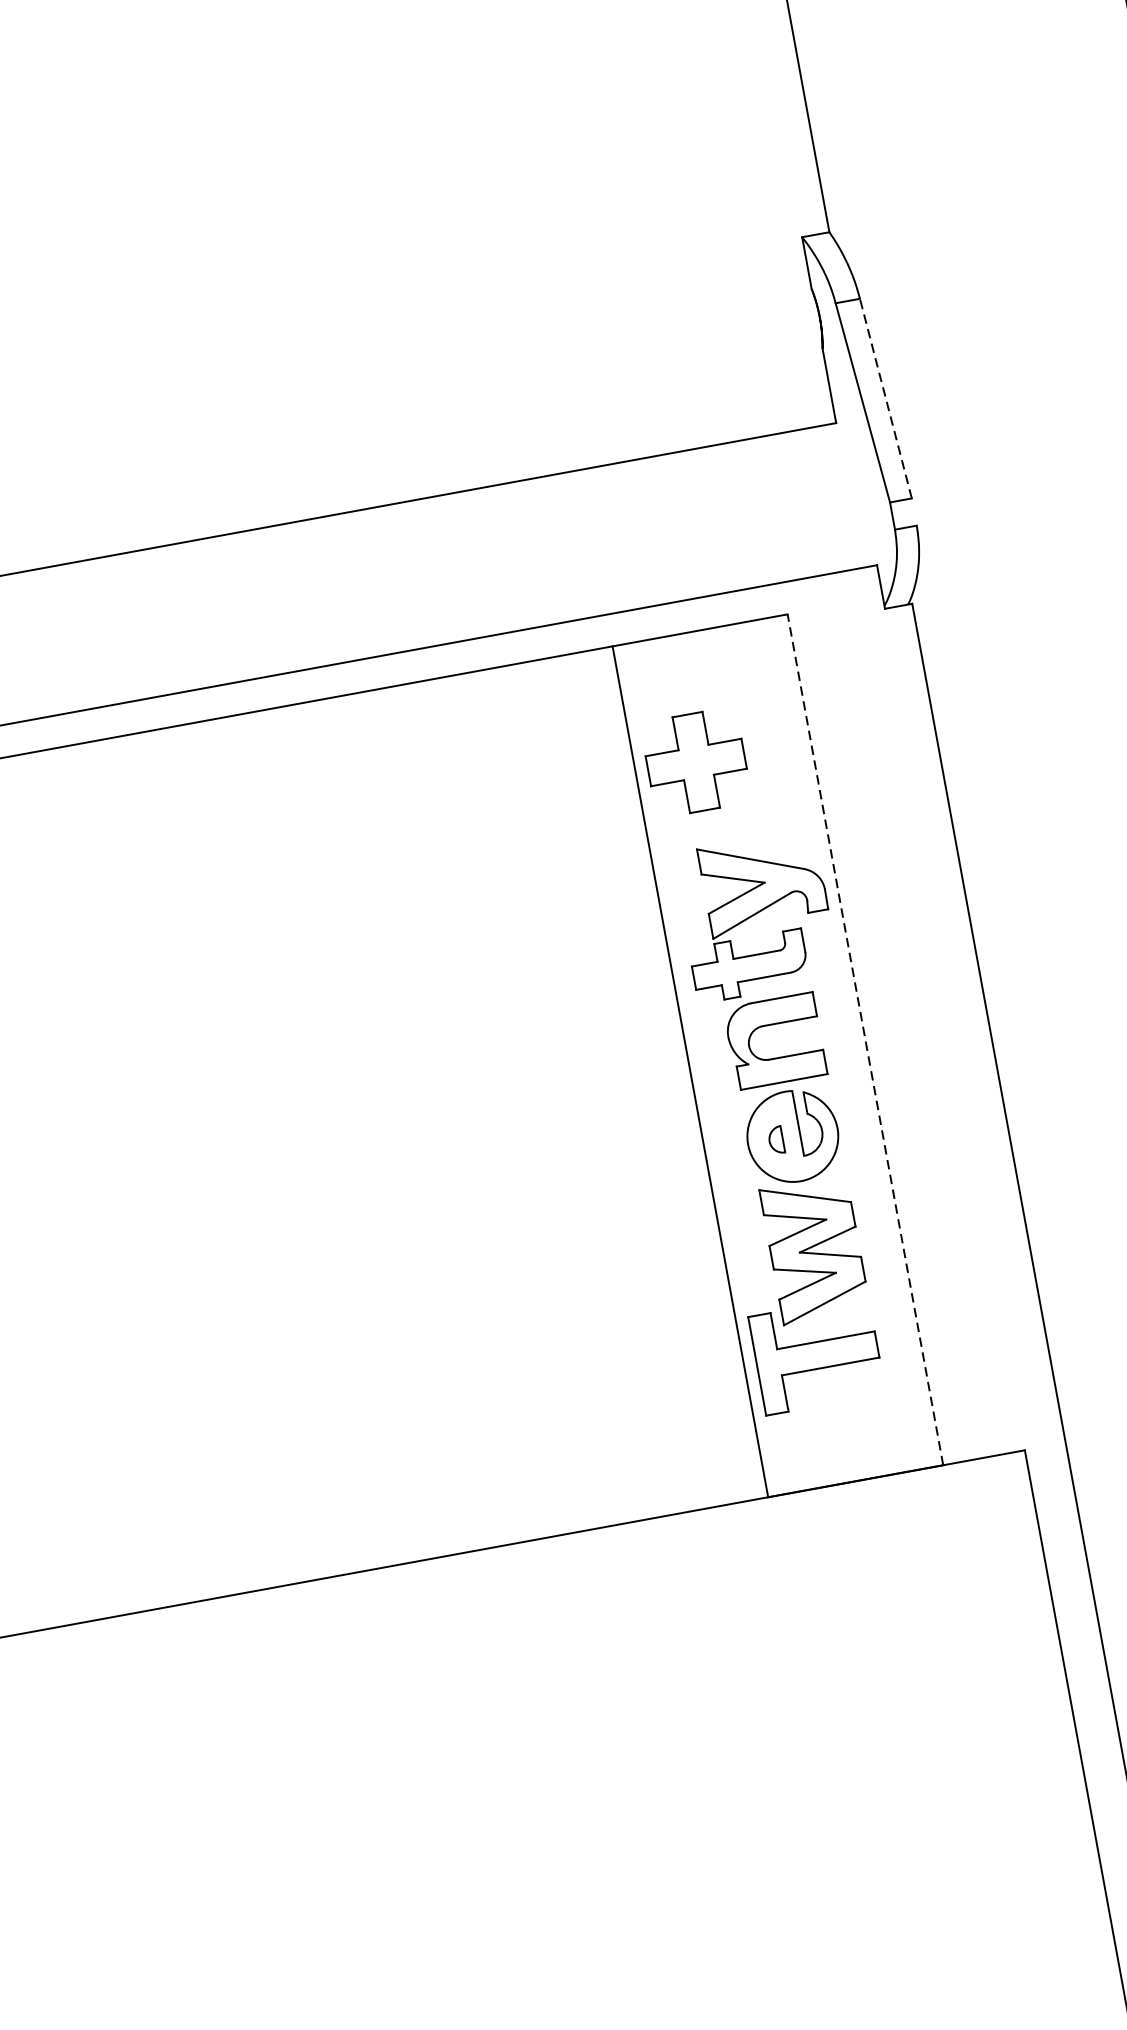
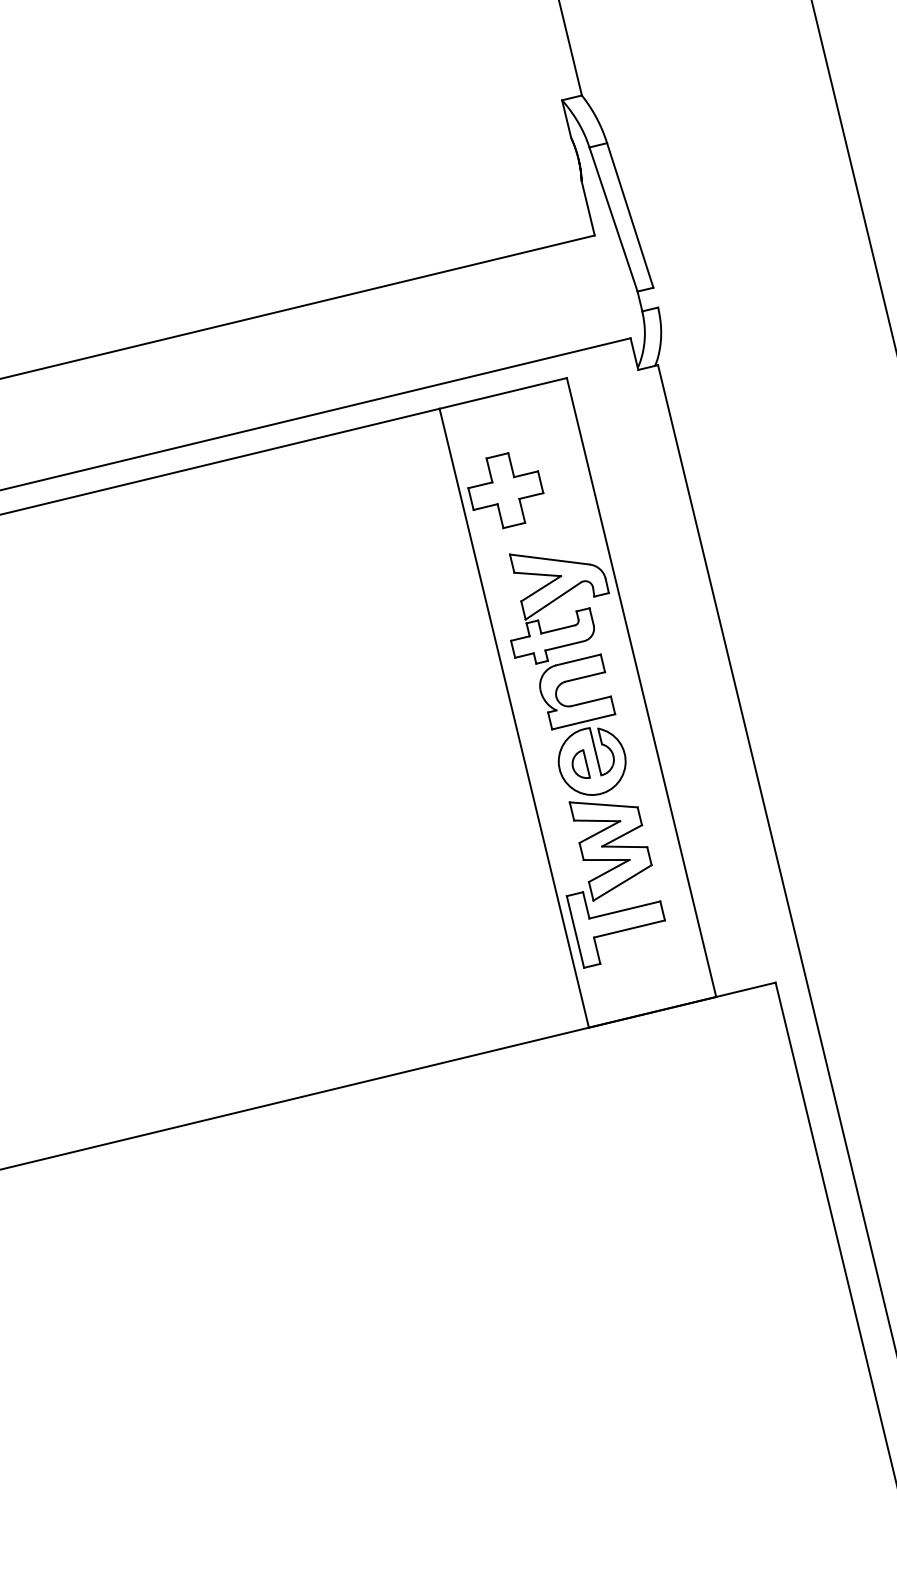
line: (886, 398) -> (630, 215), dashed -> solid
line: (865, 1039) -> (641, 687), dashed -> solid
part: (776, 1138) -> (580, 763), size x1.43

